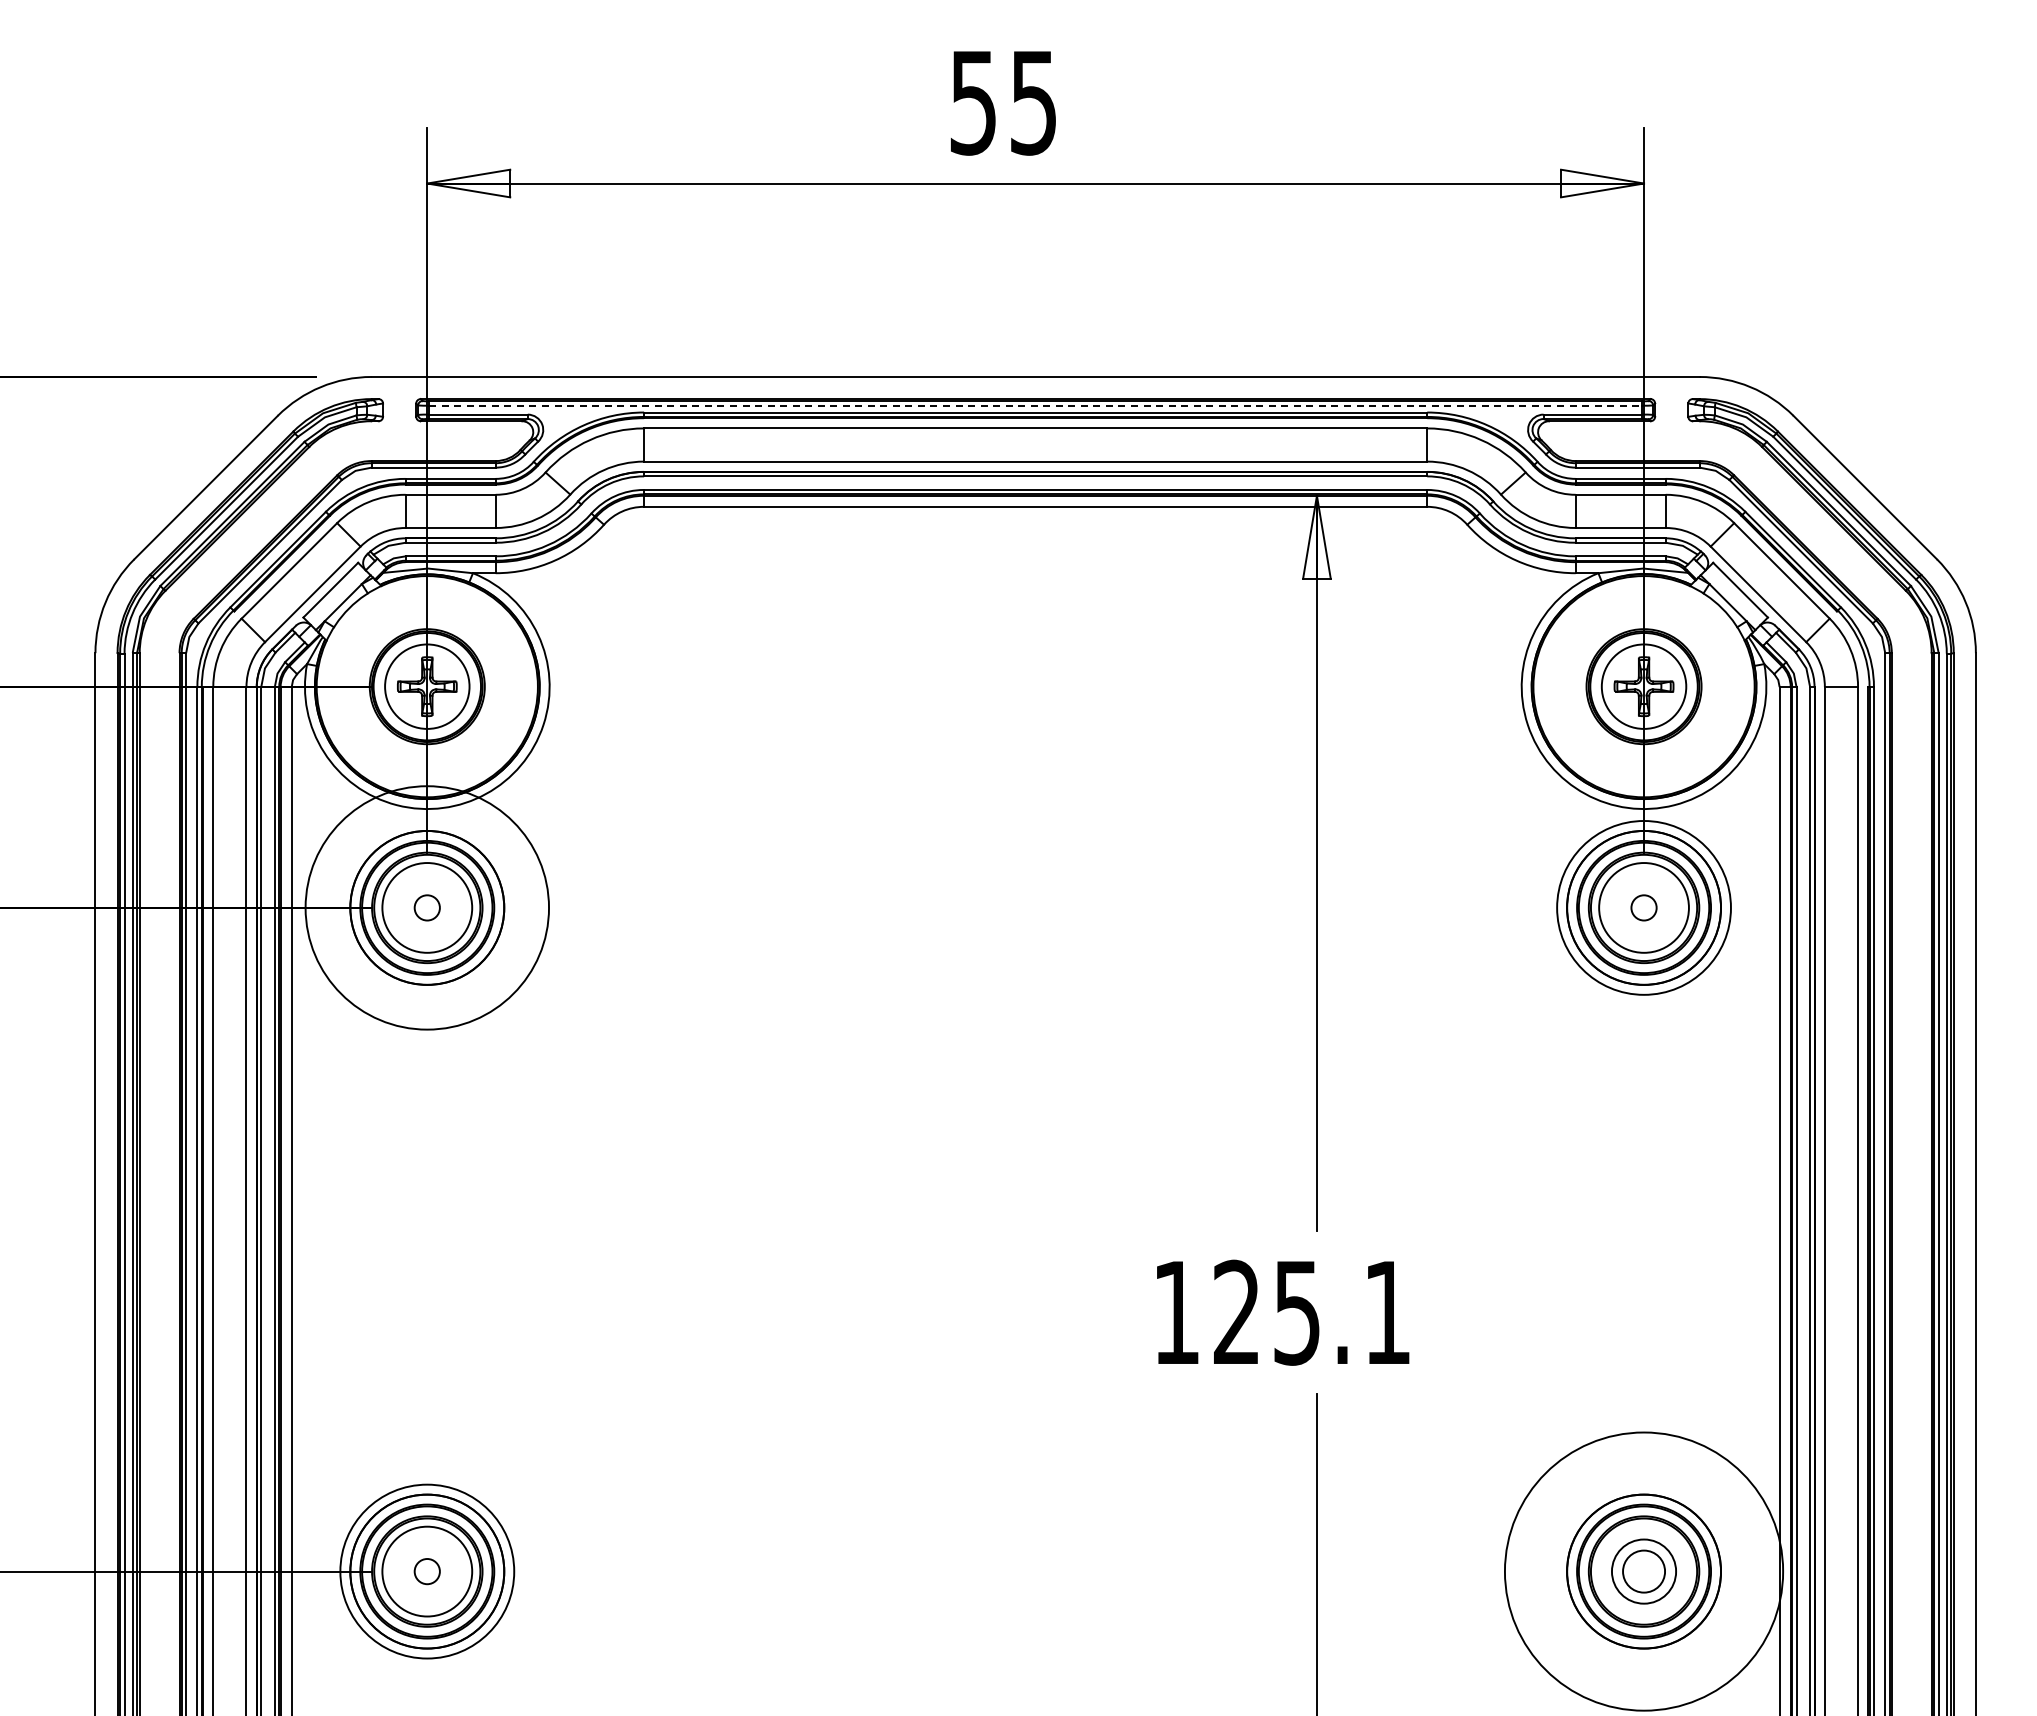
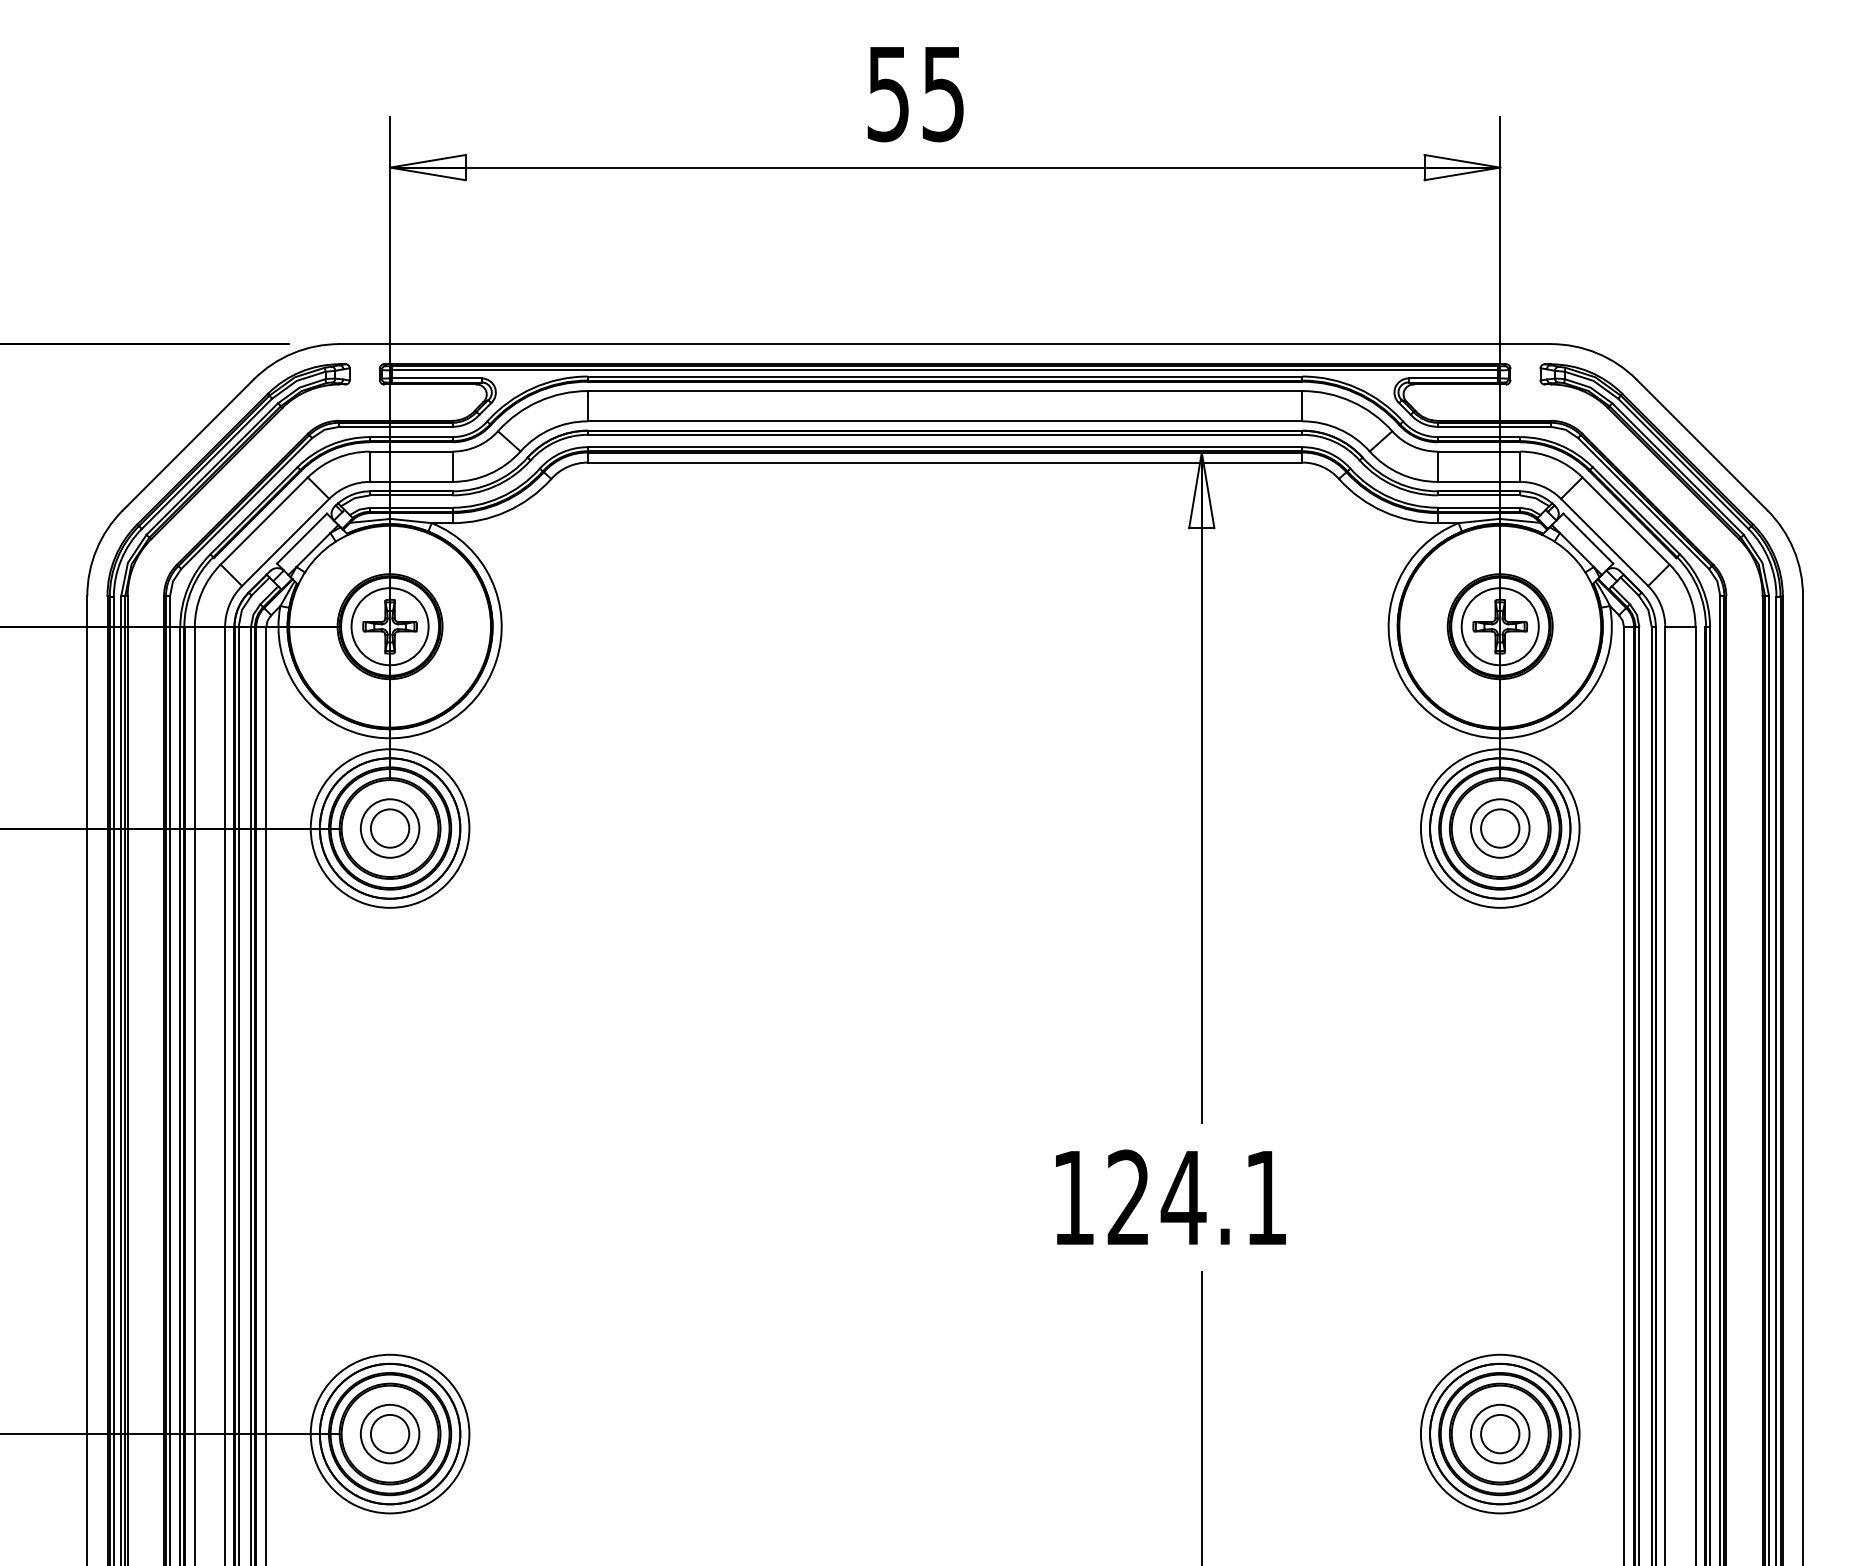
line: (1036, 405) -> (945, 370), dashed -> solid
circle: (427, 907) -> (390, 828), size x0.71
circle: (427, 907) -> (390, 828), size x0.71
circle: (427, 907) -> (390, 828), size x1.67
circle: (1643, 907) -> (1499, 828), size x0.71
circle: (1644, 907) -> (1500, 828), size x1.67
text: (1297, 1313) -> (1184, 1198), 125.1 -> 124.1
circle: (427, 1571) -> (390, 1433), size x0.71
circle: (427, 1571) -> (390, 1433), size x1.67
circle: (1643, 1571) -> (1499, 1433), size x0.62

